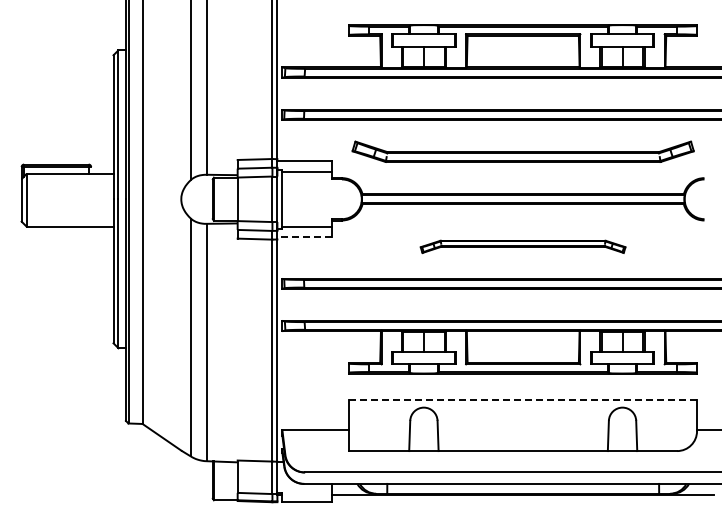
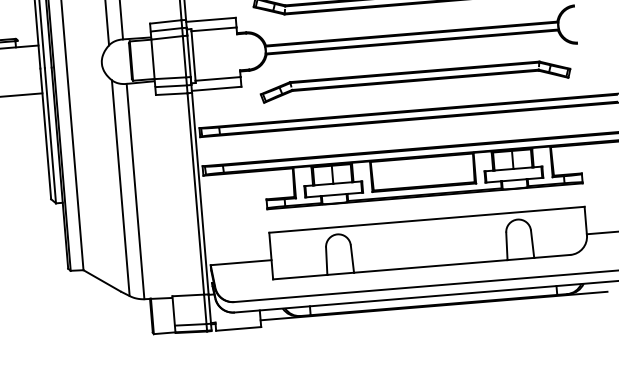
line: (304, 237) -> (216, 88), dashed -> solid
part: (522, 246) -> (414, 80), size x1.67
line: (523, 399) -> (427, 219), dashed -> solid

